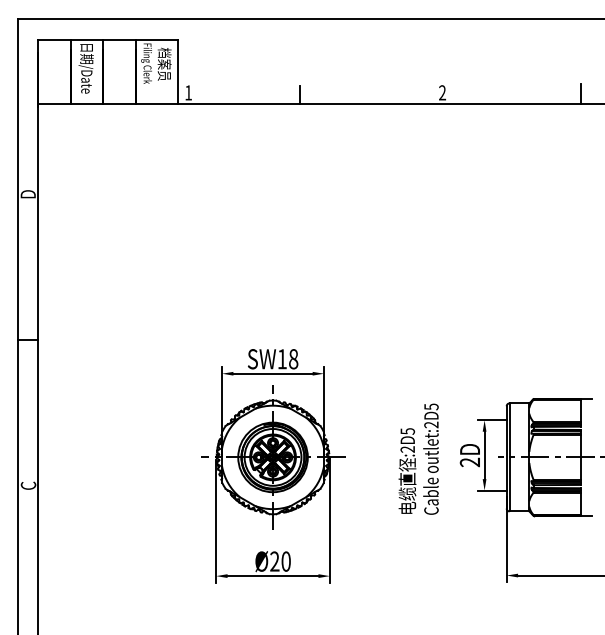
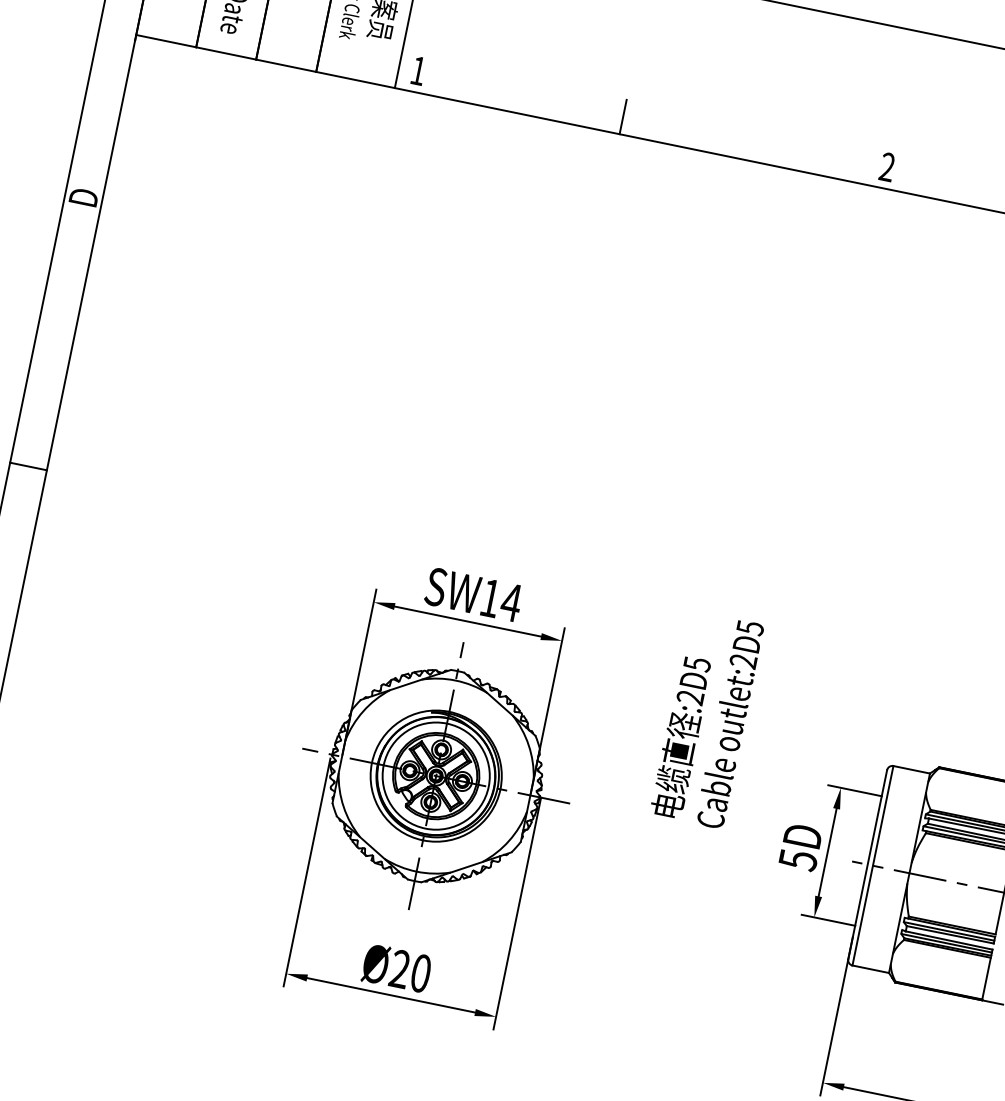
text: (293, 359) -> (511, 603), SW18 -> SW14
text: (418, 458) -> (706, 718), moved
text: (469, 462) -> (797, 859), 2D -> 5D

